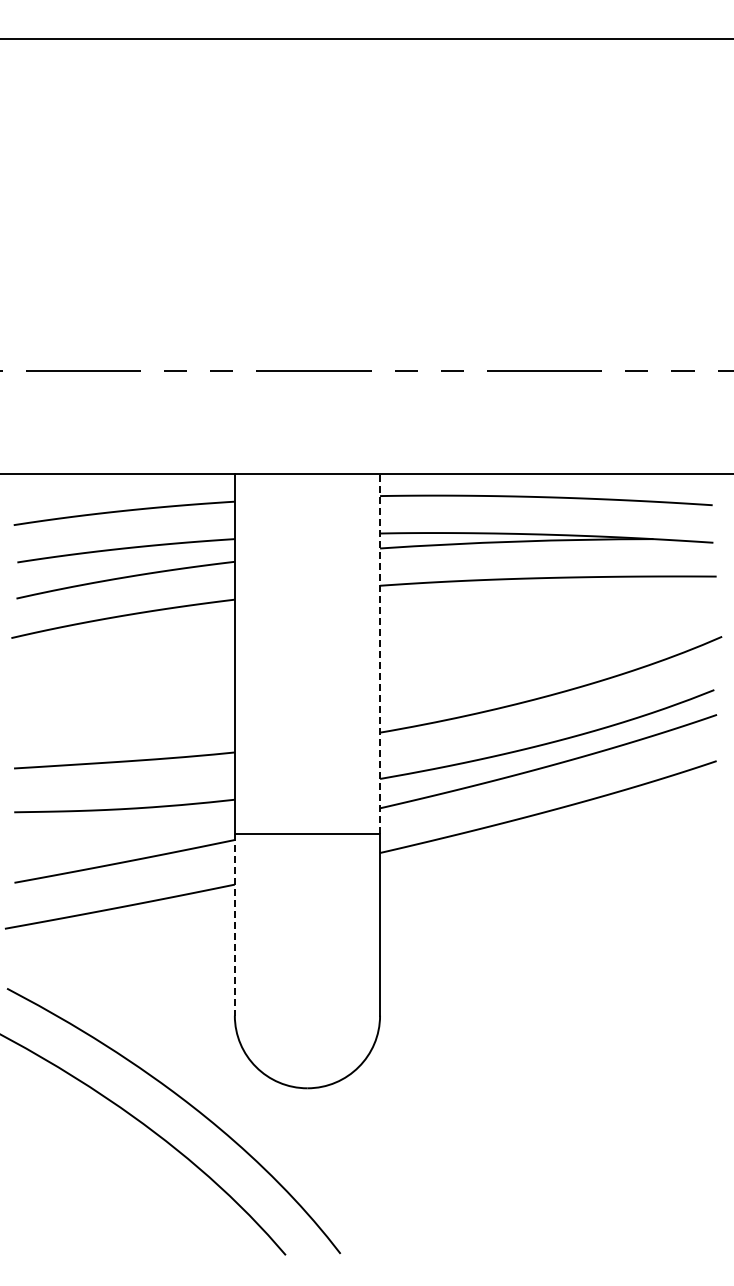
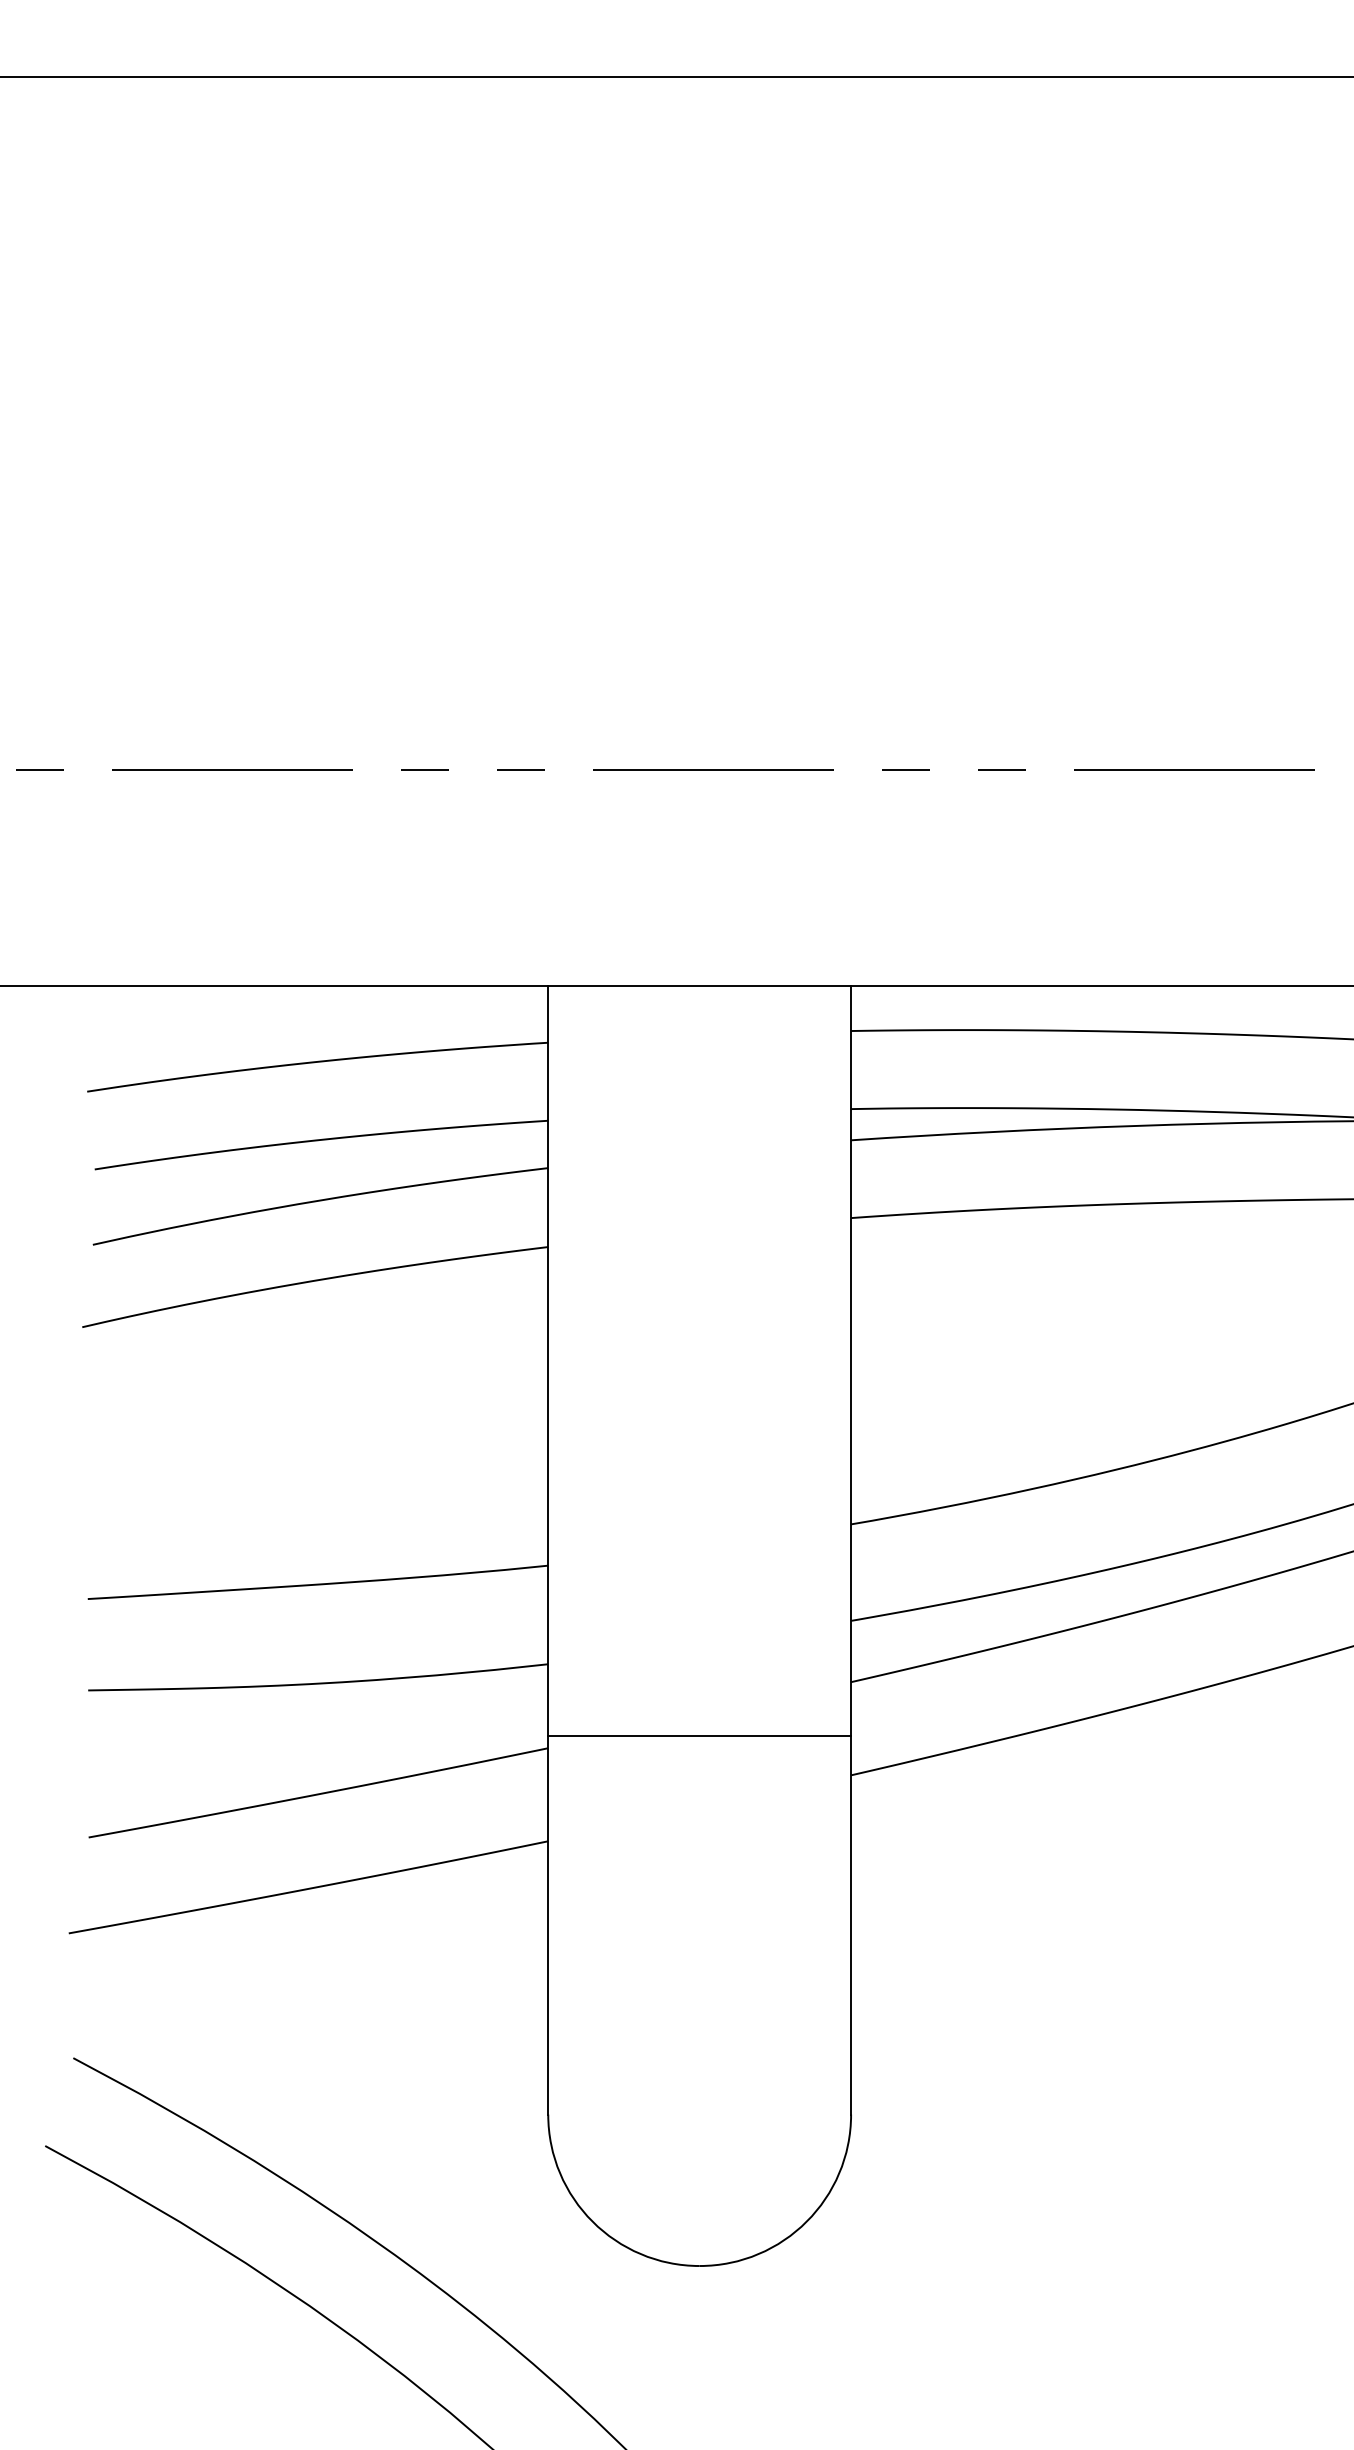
line: (380, 654) -> (851, 1361), dashed -> solid
line: (234, 924) -> (547, 1924), dashed -> solid

